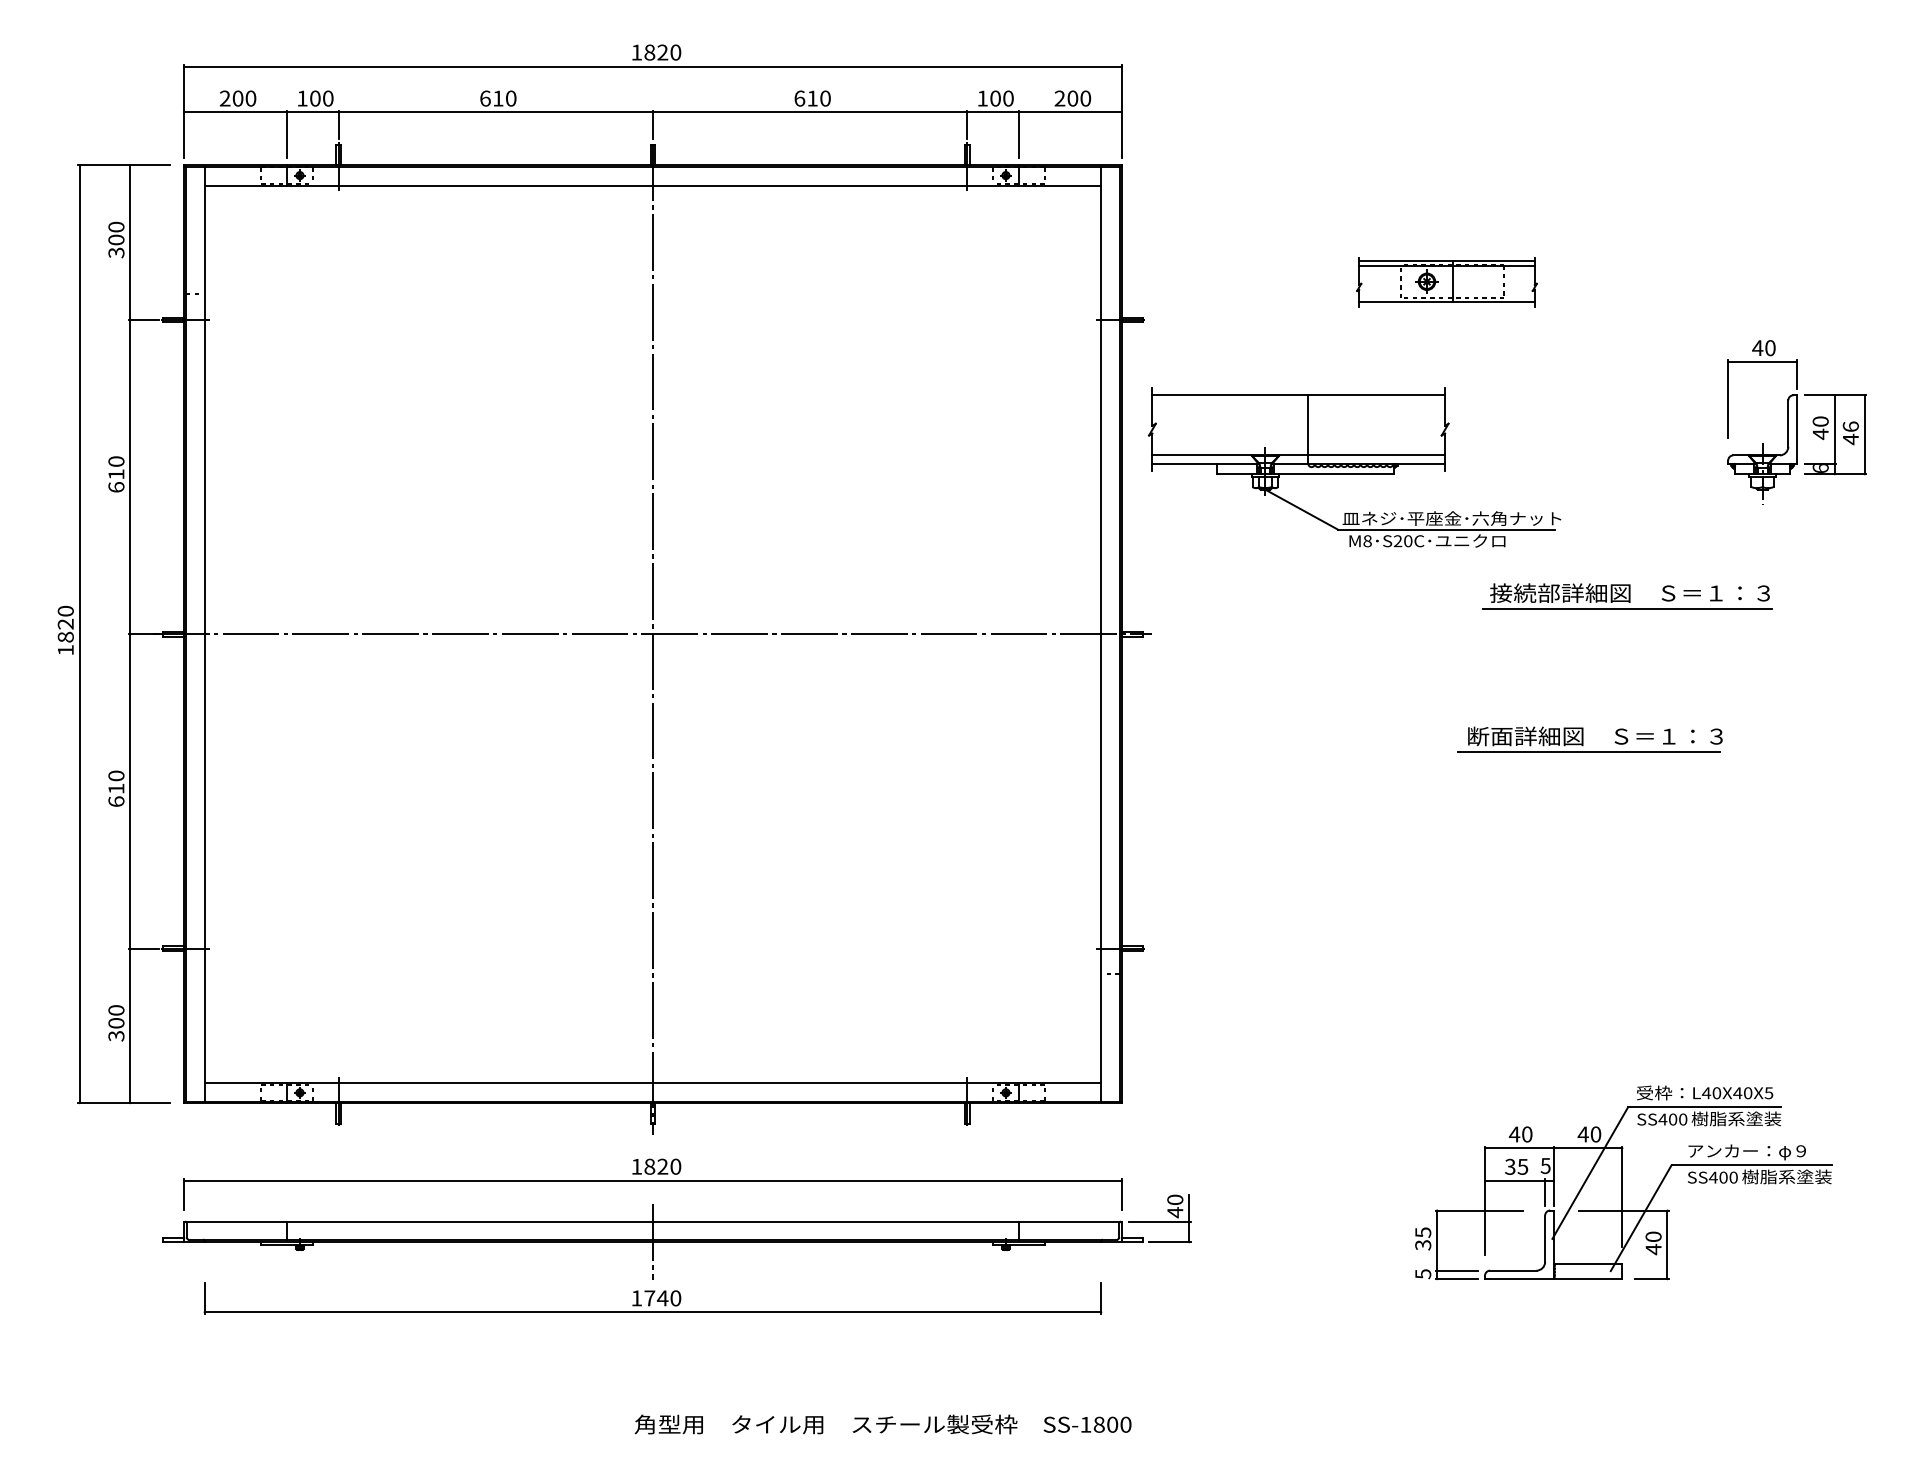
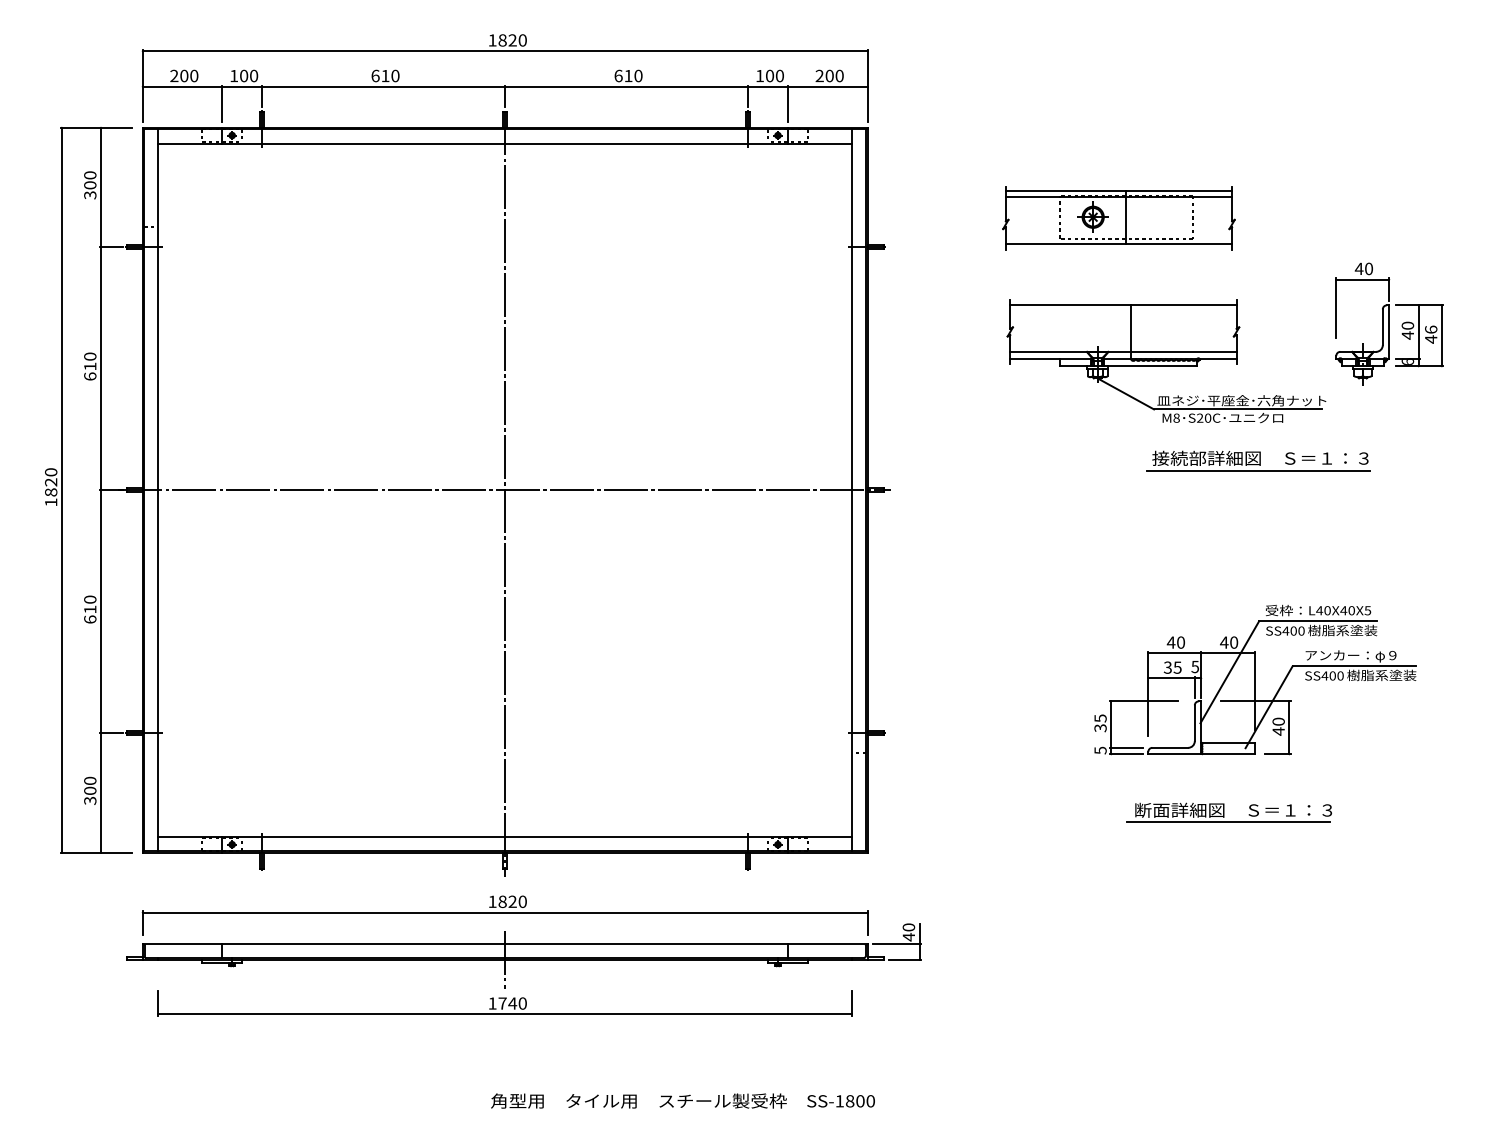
part: (1446, 282) -> (1118, 218), size x1.67
part: (1354, 467) -> (1166, 361), moved
part: (1589, 739) -> (1229, 812), moved
part: (1623, 1182) -> (1255, 679), moved

